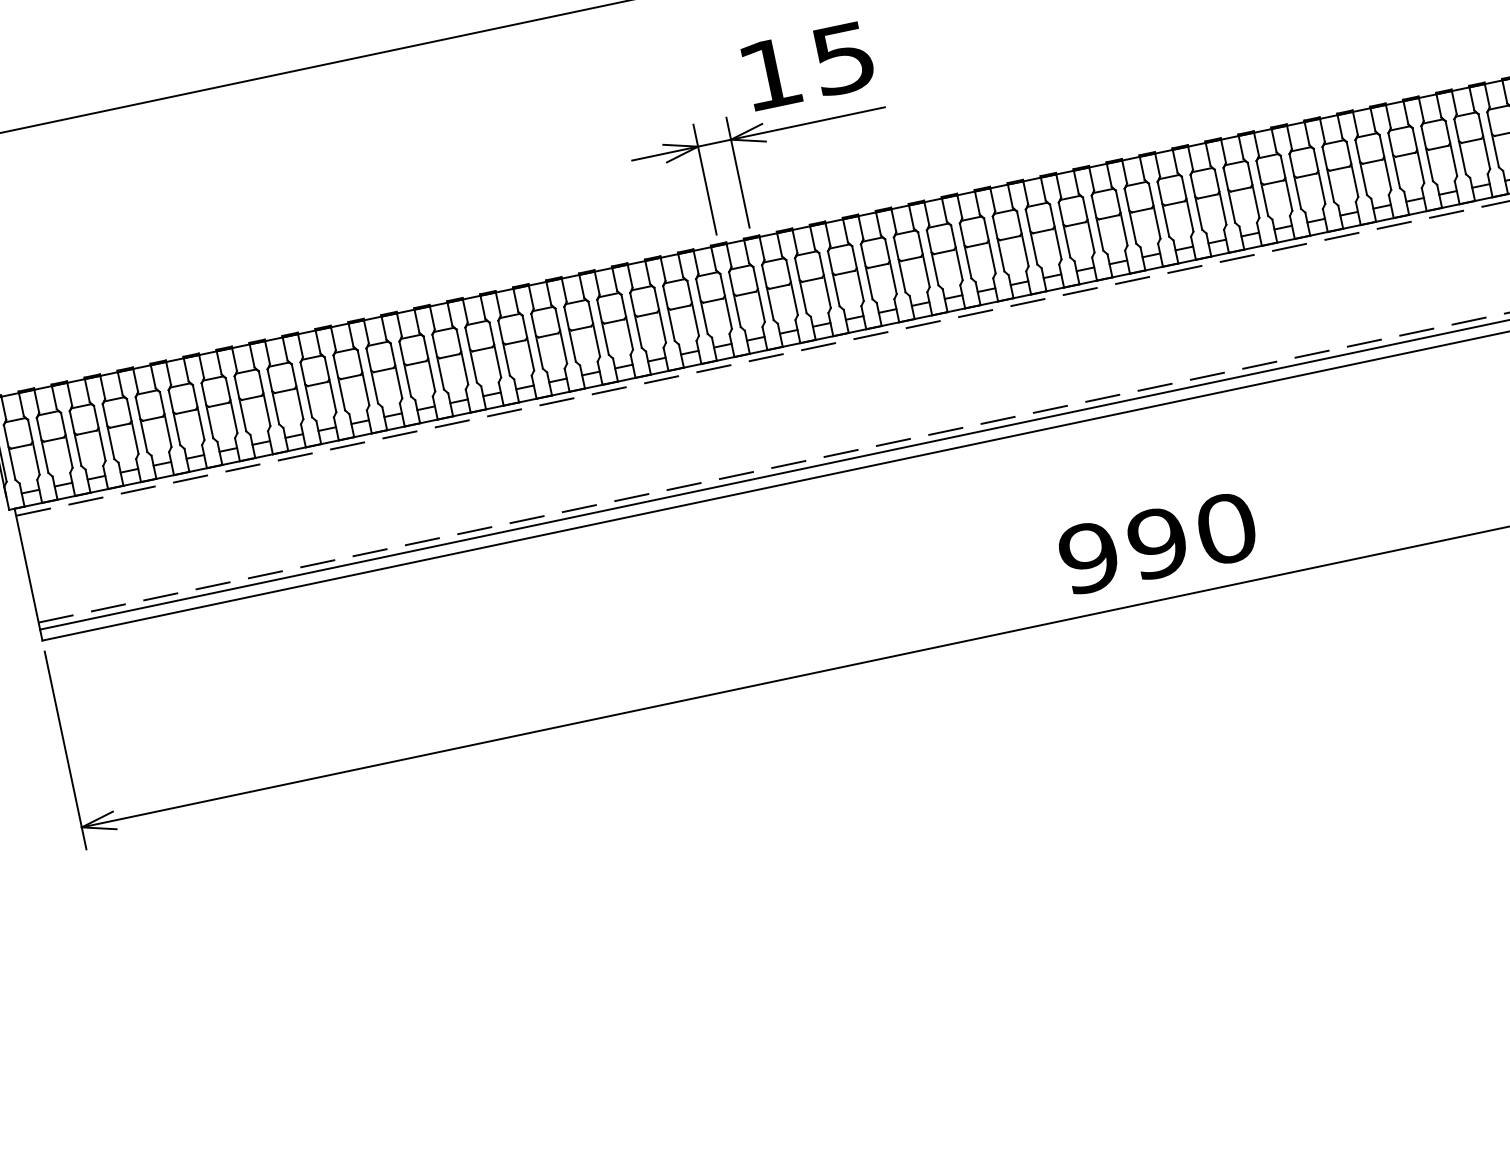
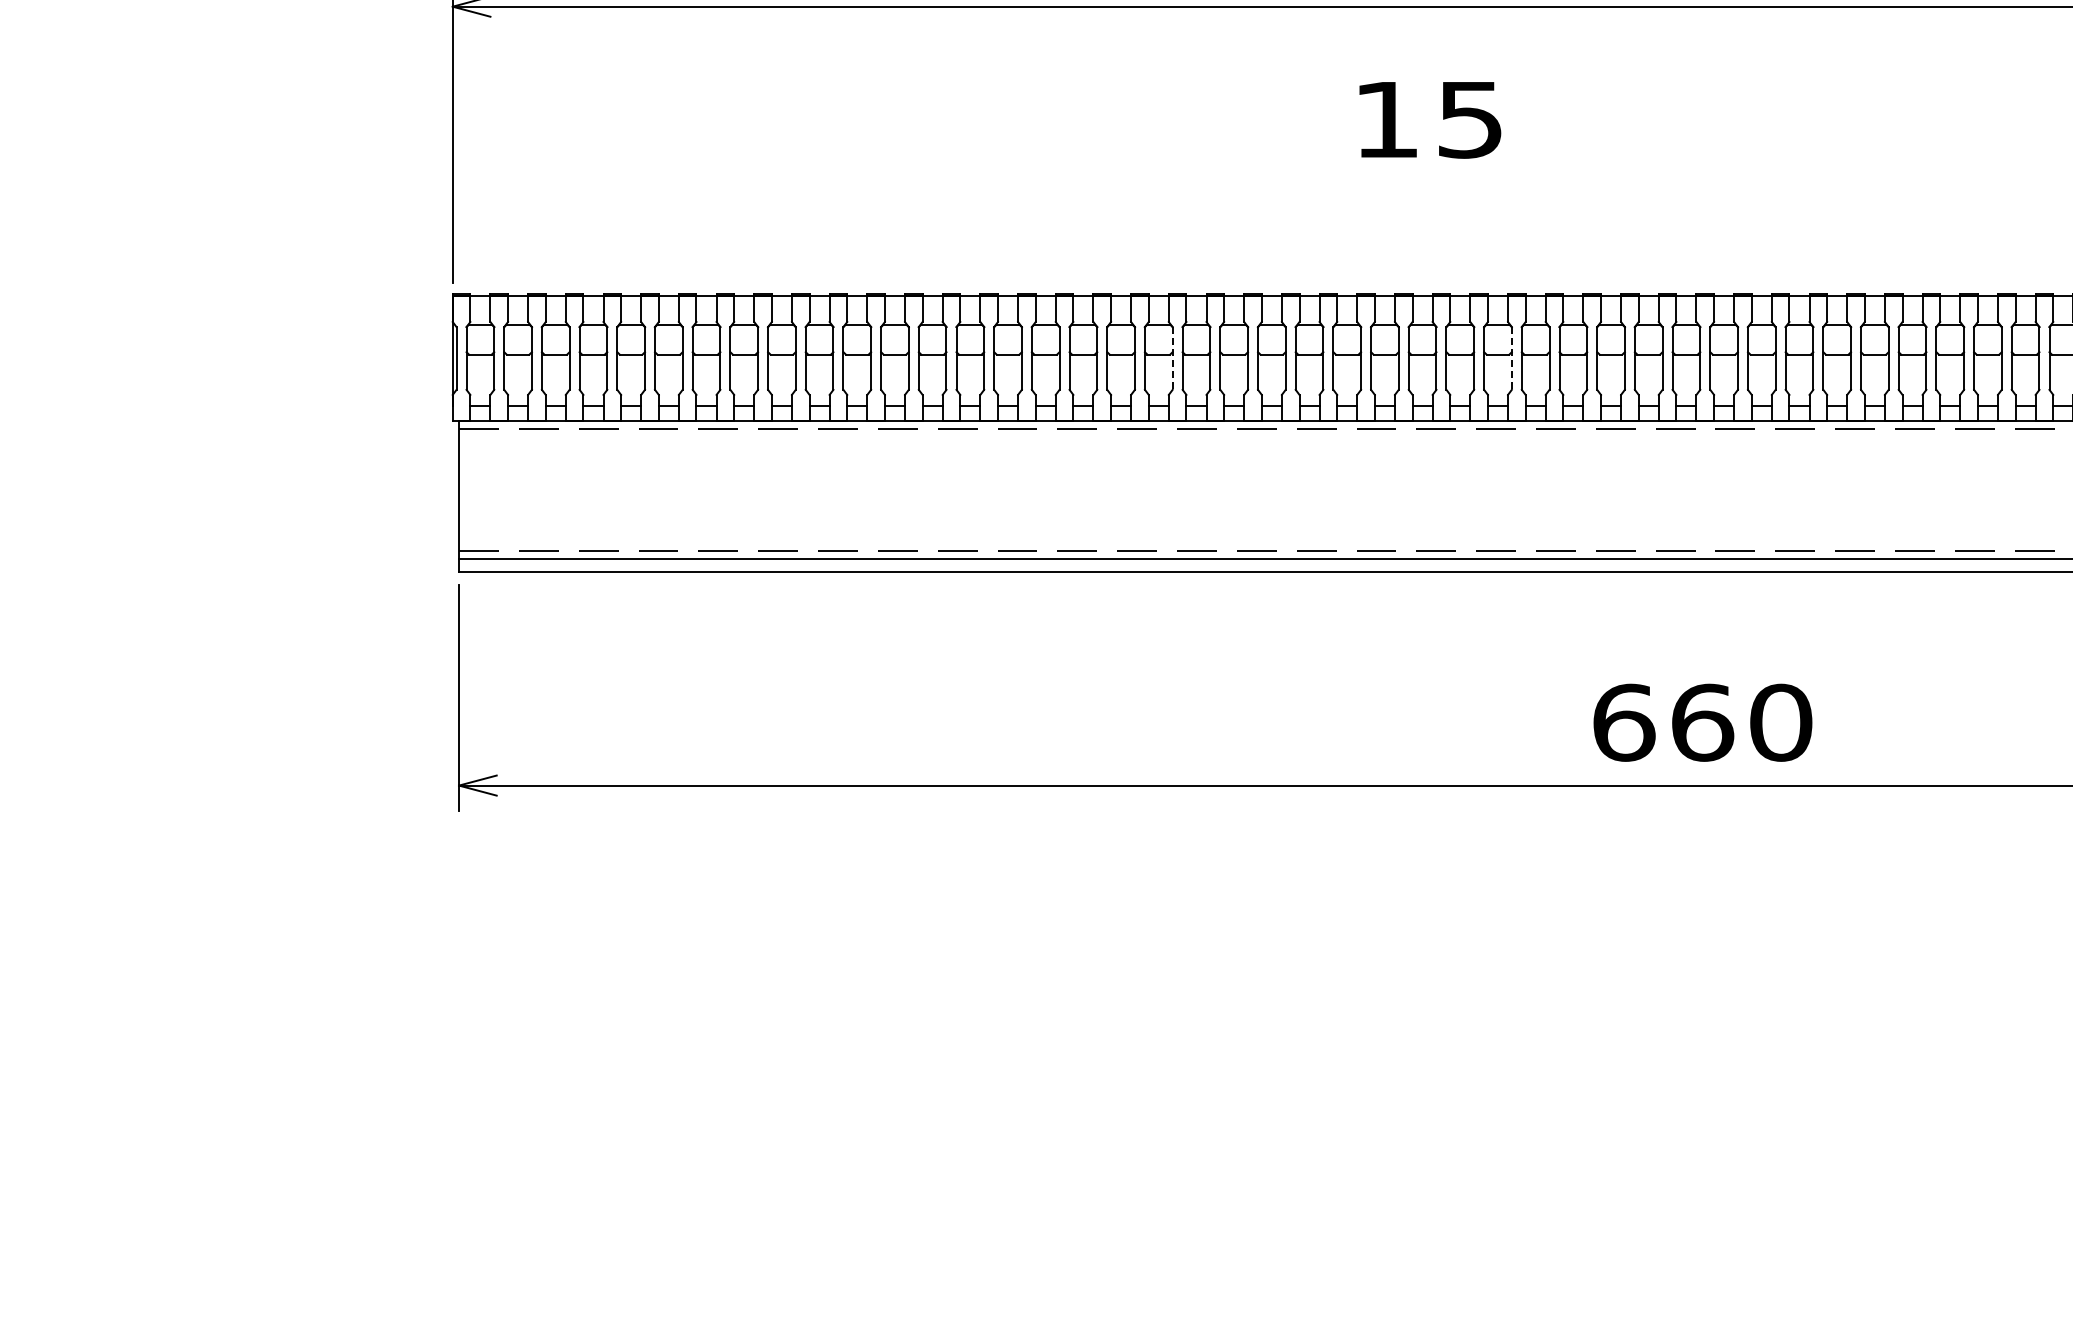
part: (764, 142) -> (1364, 193), removed
line: (923, 259) -> (1511, 358), solid -> dashed
line: (627, 322) -> (1172, 358), solid -> dashed
text: (1123, 550) -> (1663, 722), 990 -> 660

